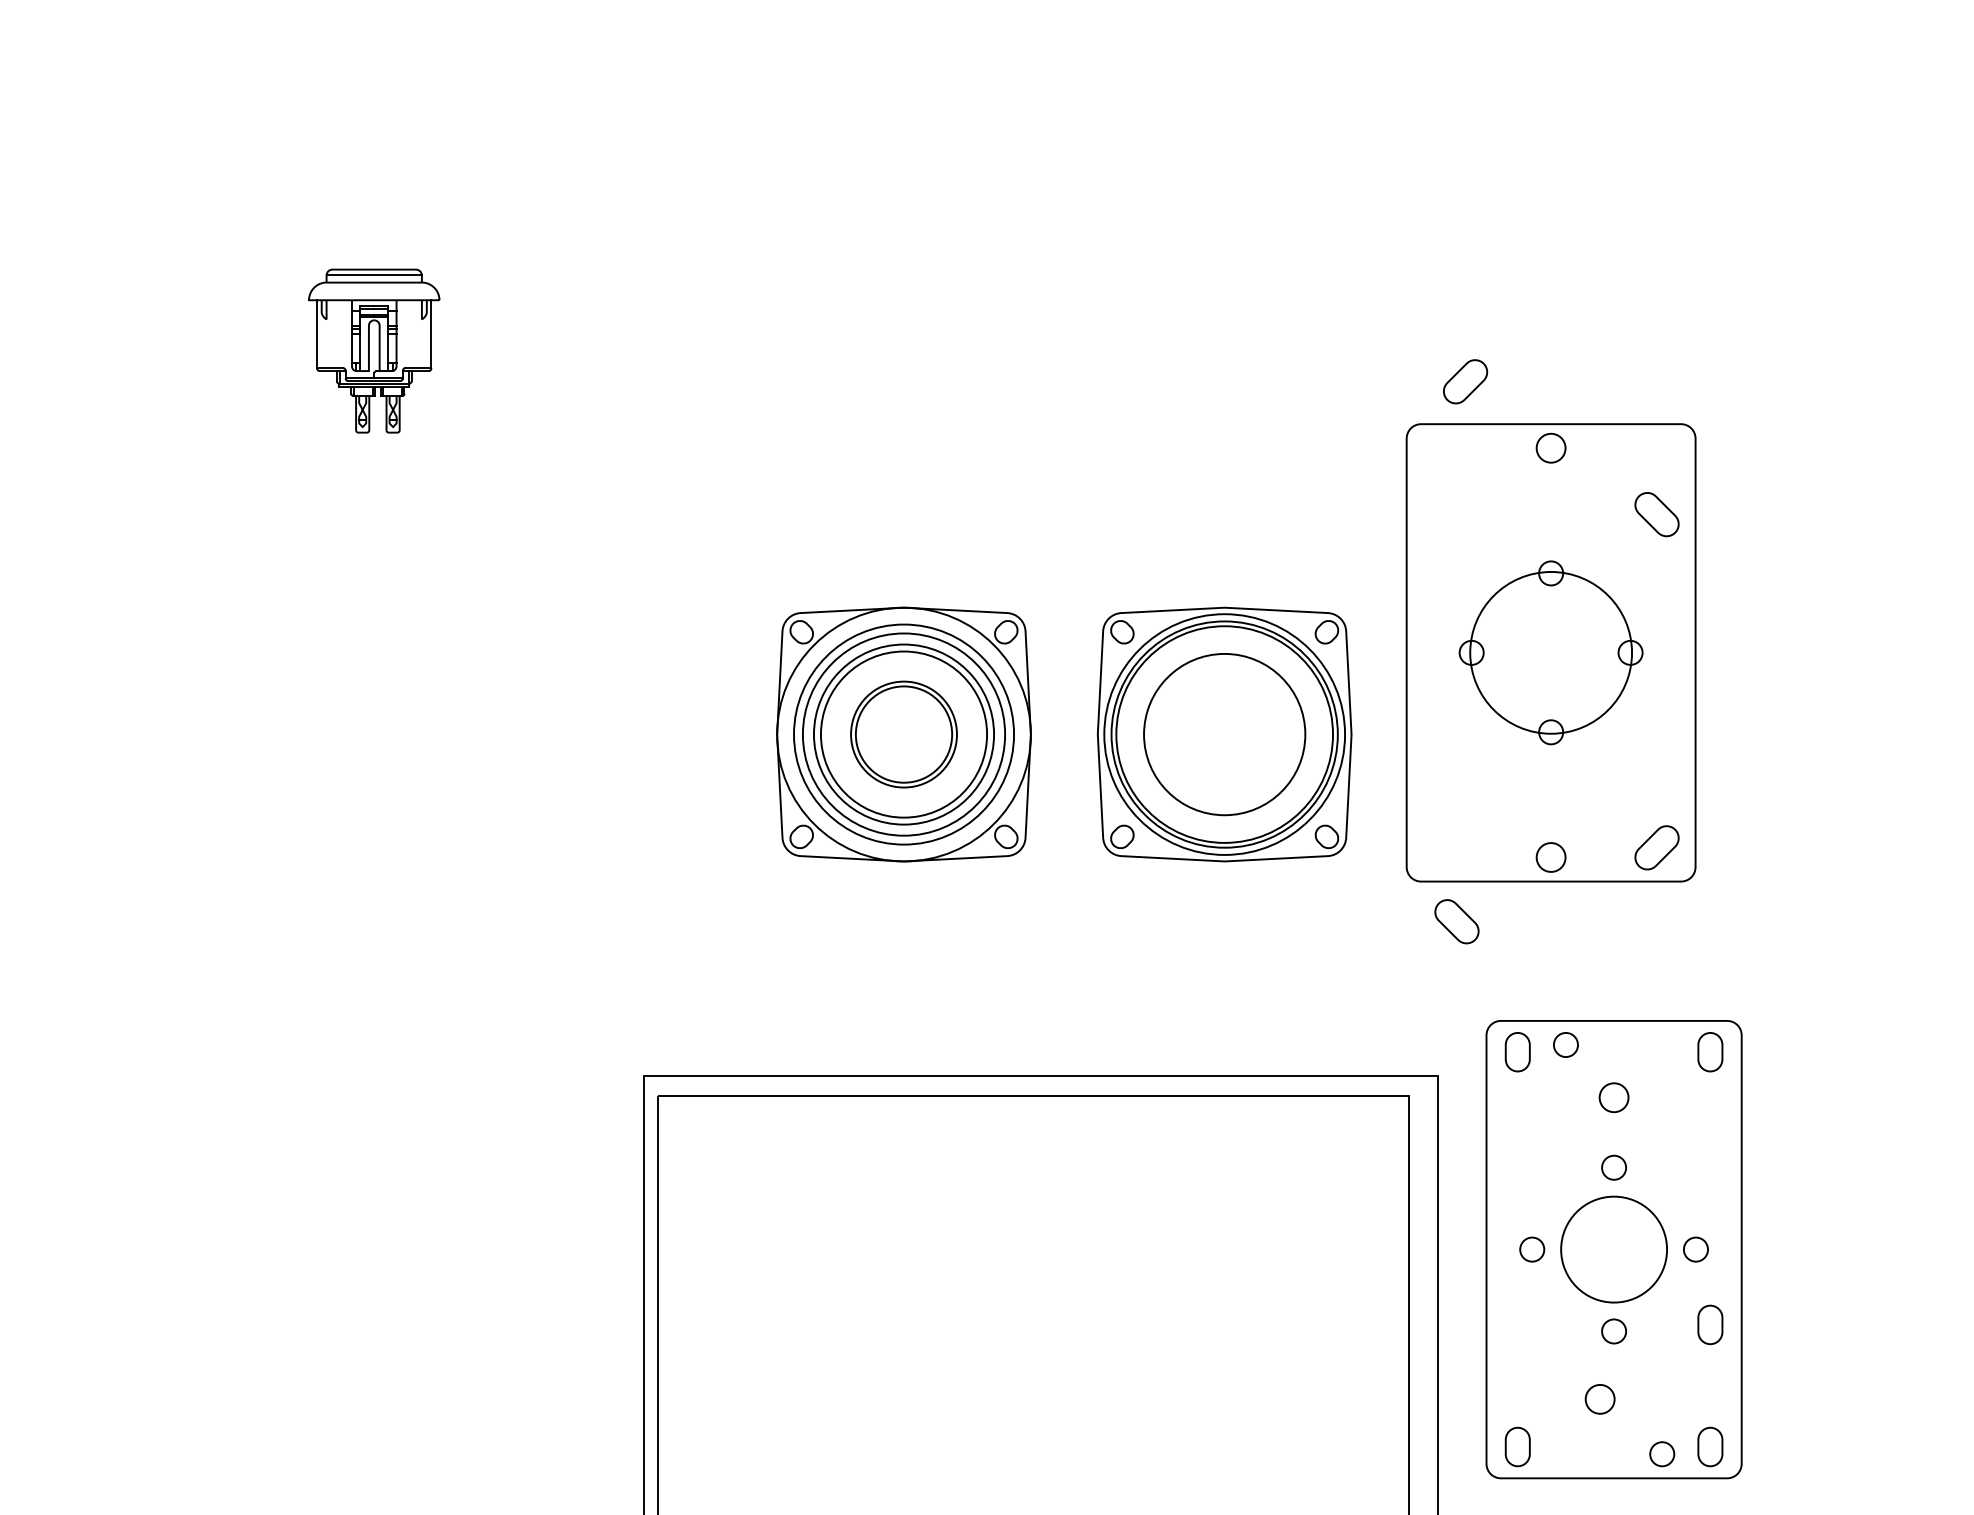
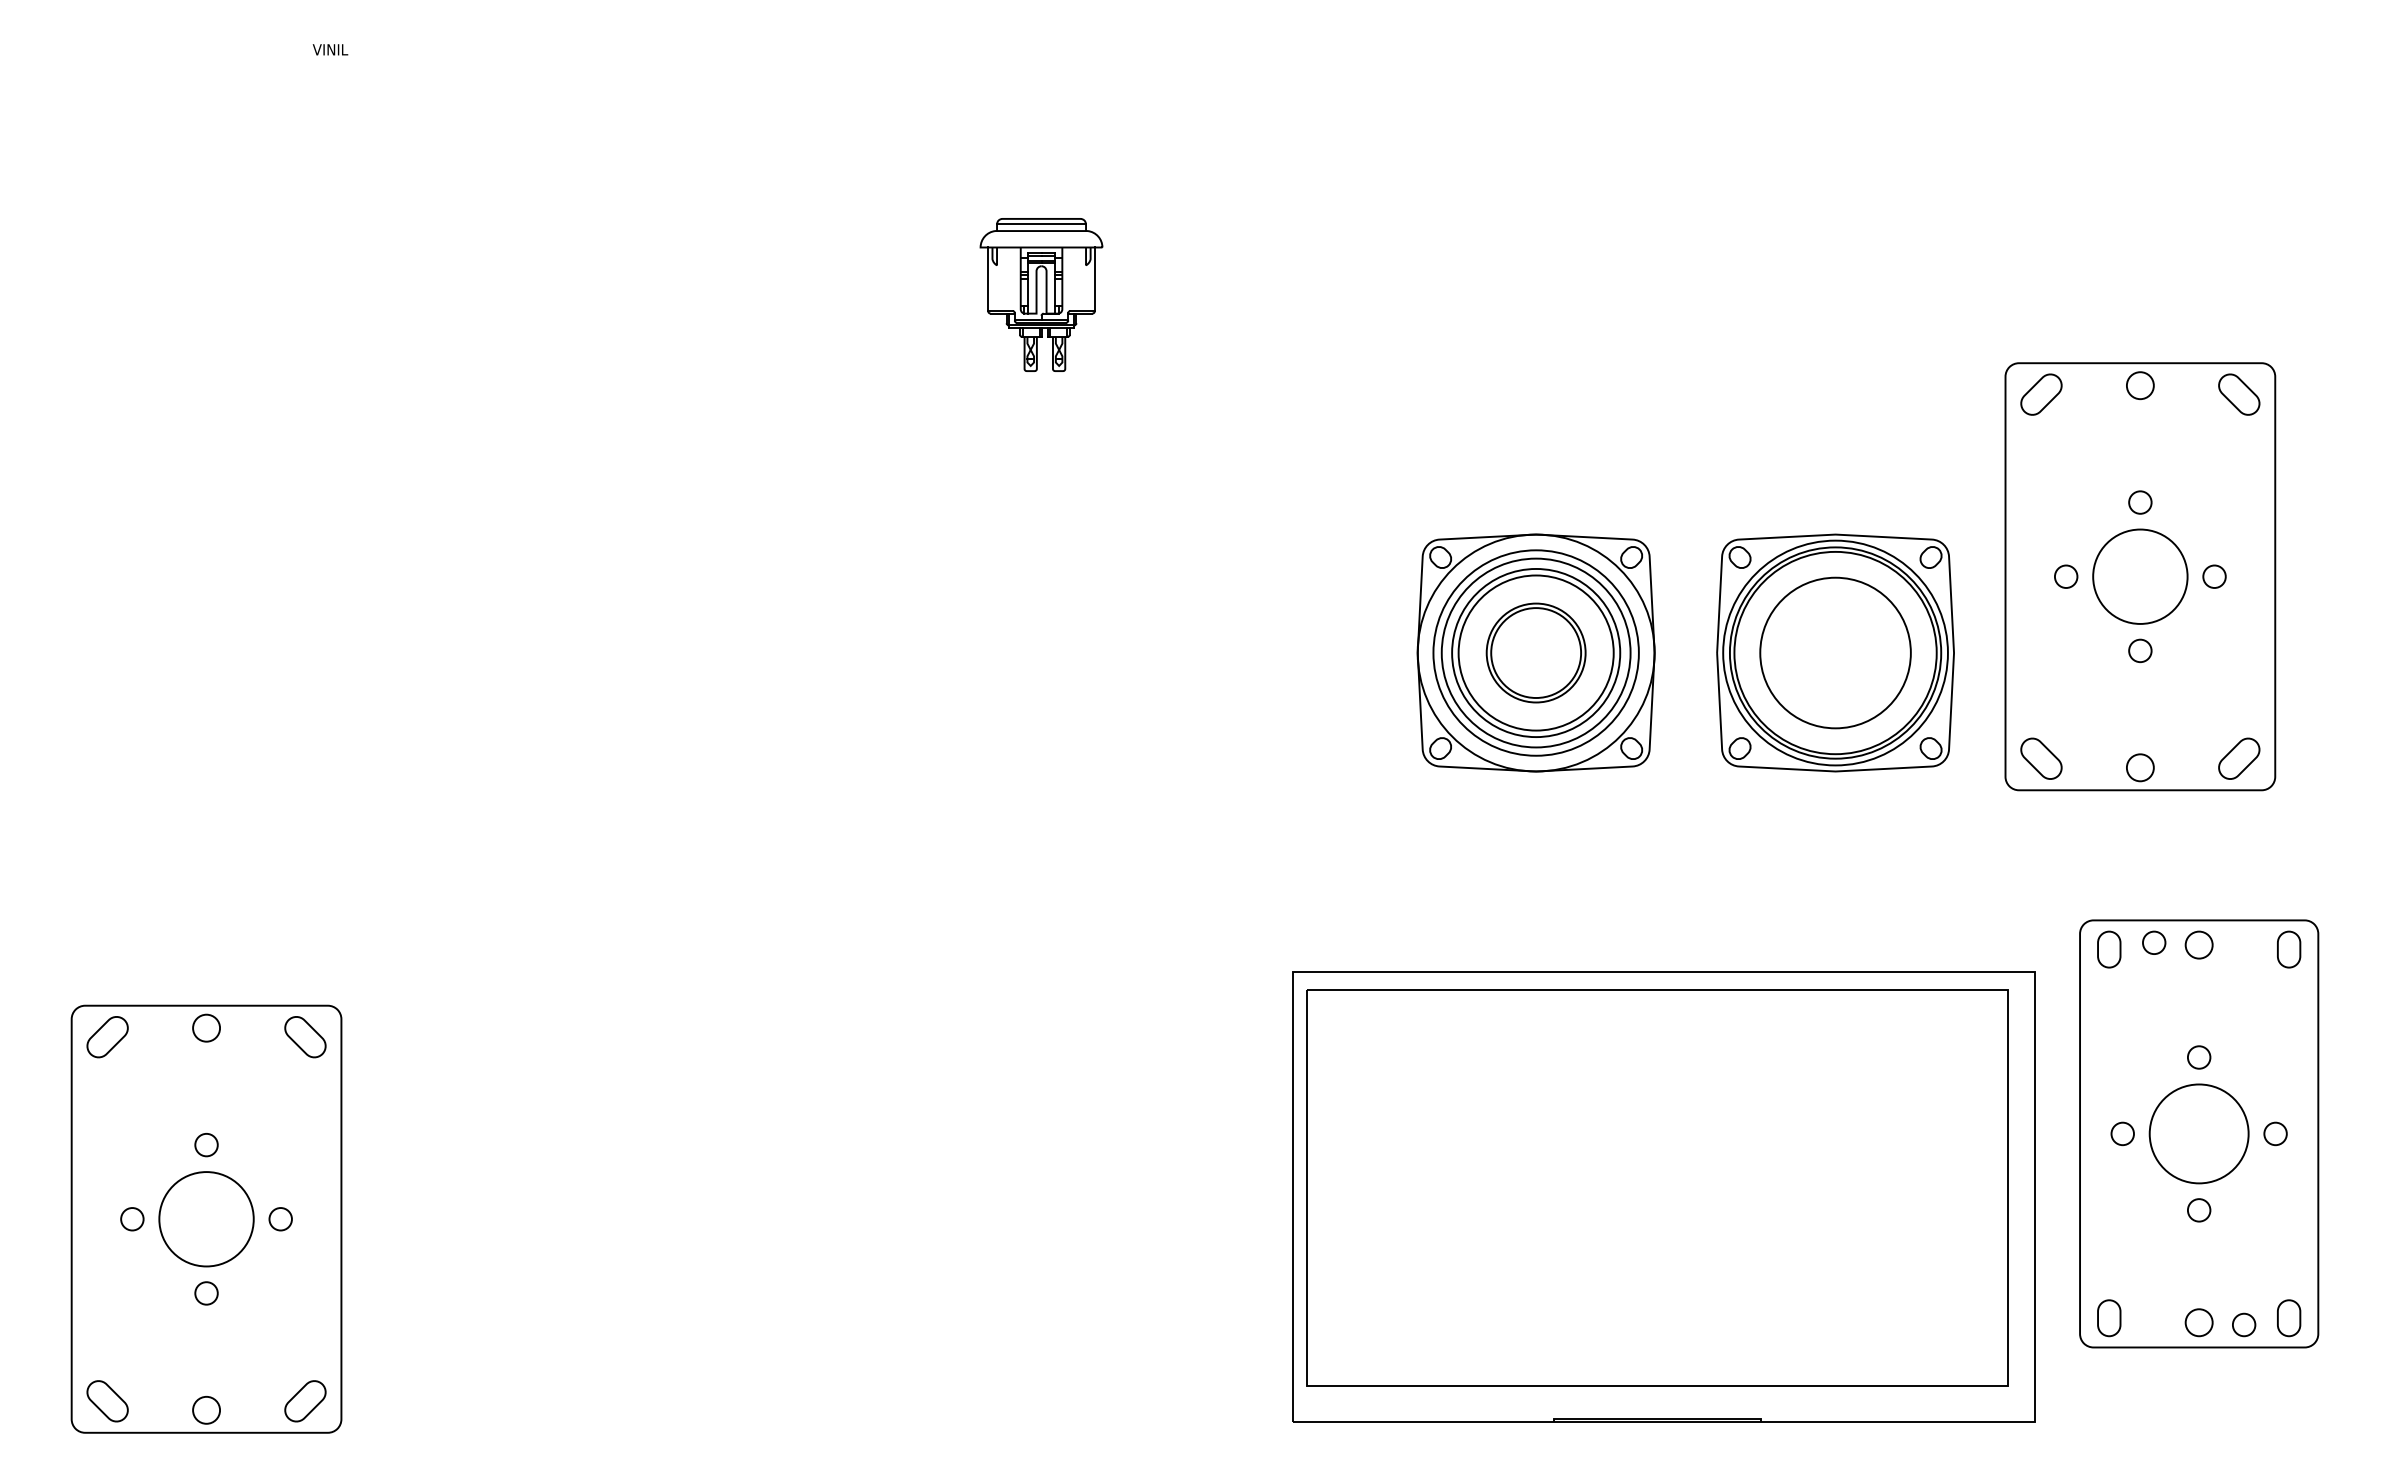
part: (1465, 381) -> (2041, 394), moved
part: (1657, 514) -> (2239, 394), moved
circle: (1551, 652) -> (2140, 576), size x0.62
part: (1457, 921) -> (2041, 758), moved
circle: (1613, 1097) -> (2198, 944), moved
part: (1710, 1325) -> (2289, 1204), removed
circle: (1599, 1399) -> (2198, 1322), moved

